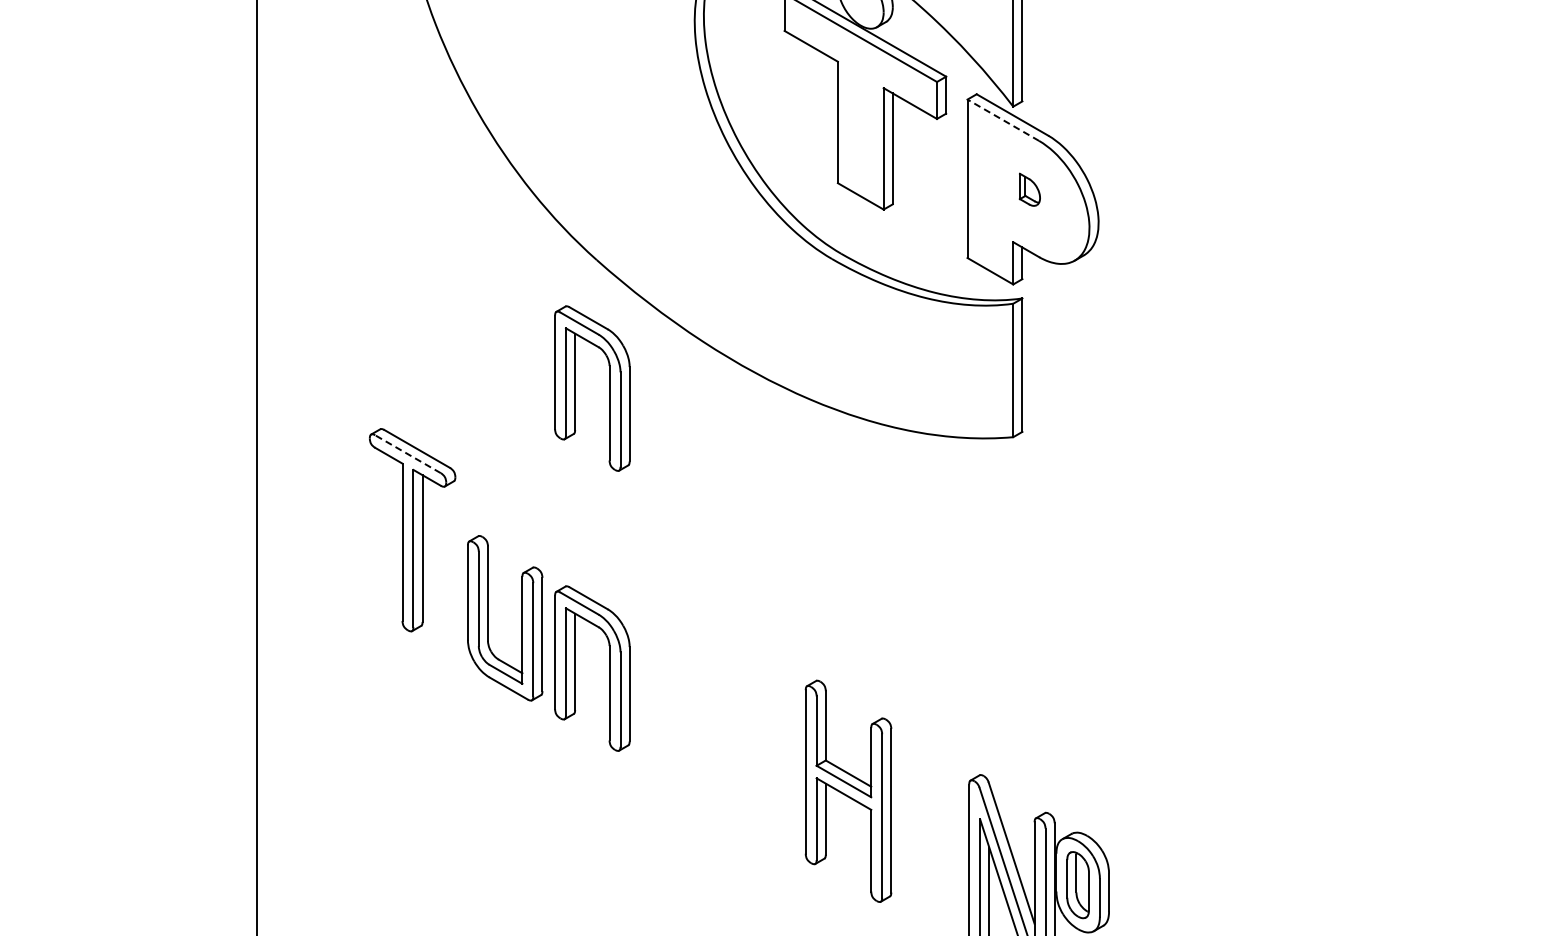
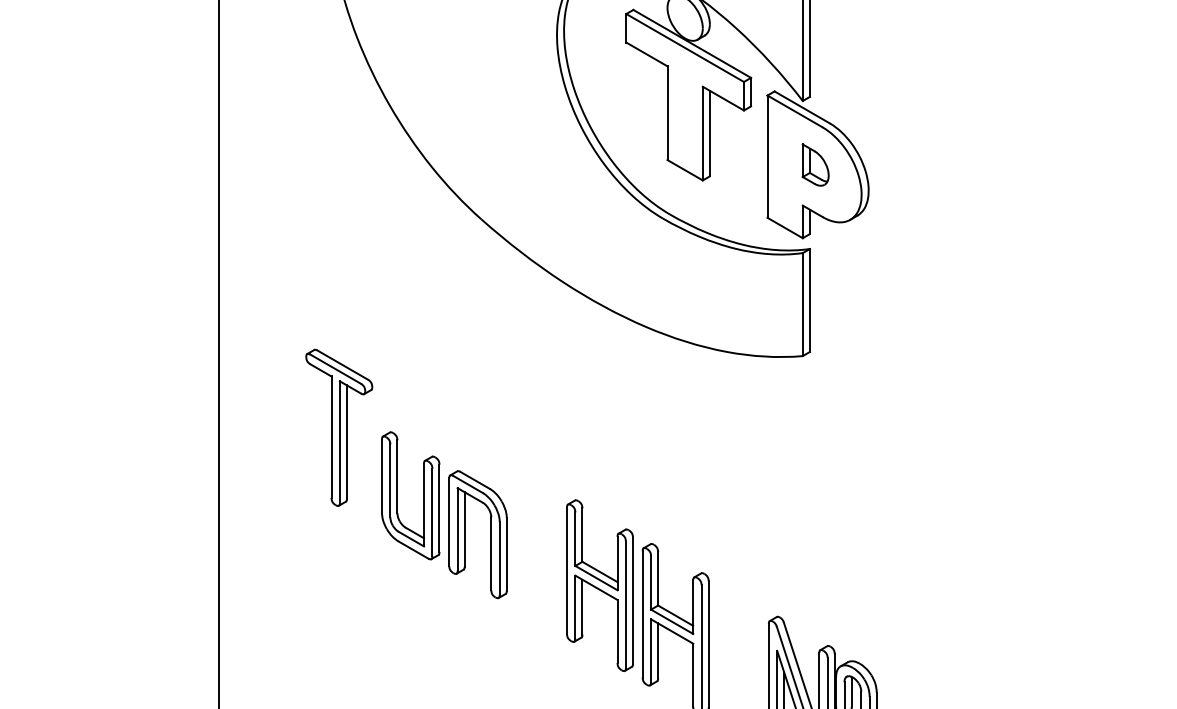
line: (1002, 120) -> (794, 111), dashed -> solid
part: (1029, 189) -> (815, 164), size x1.67
part: (575, 388) -> (464, 318), removed
line: (408, 454) -> (336, 369), dashed -> solid
part: (750, 734) -> (600, 585), added

